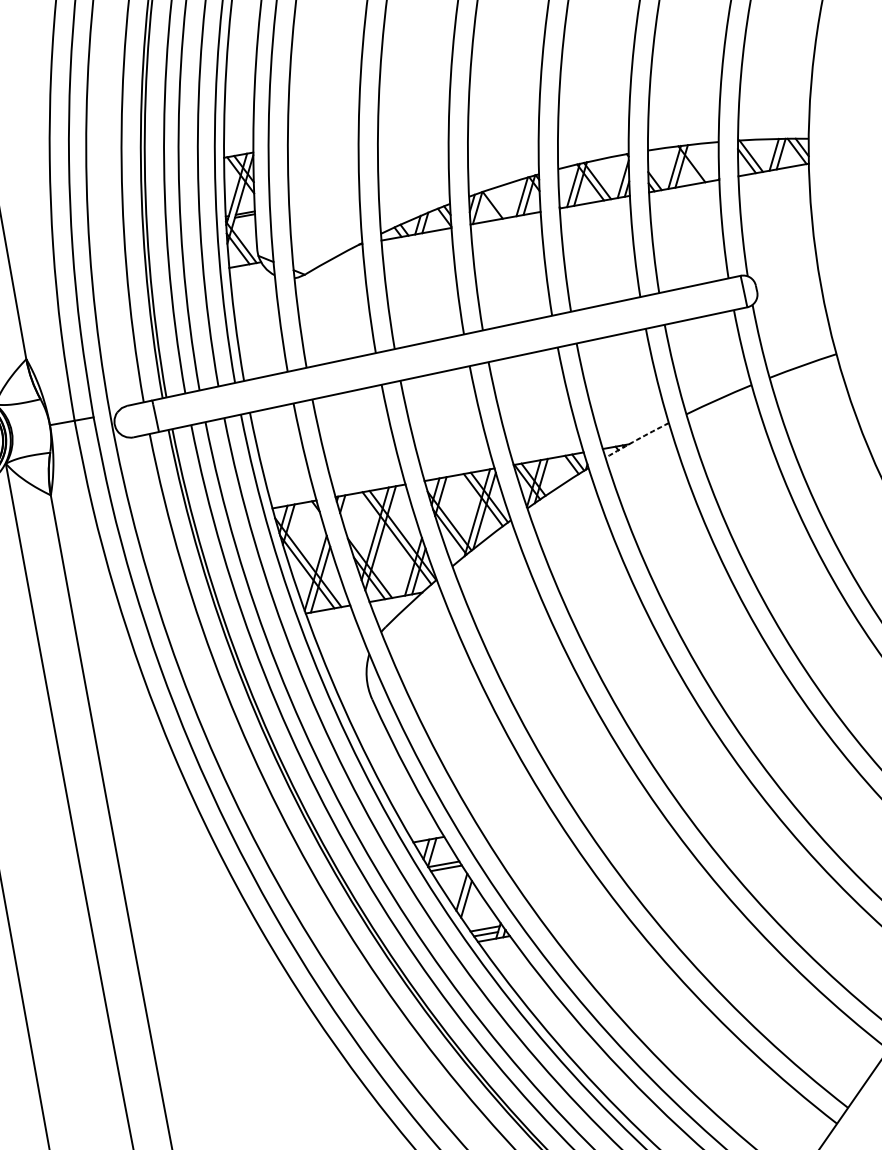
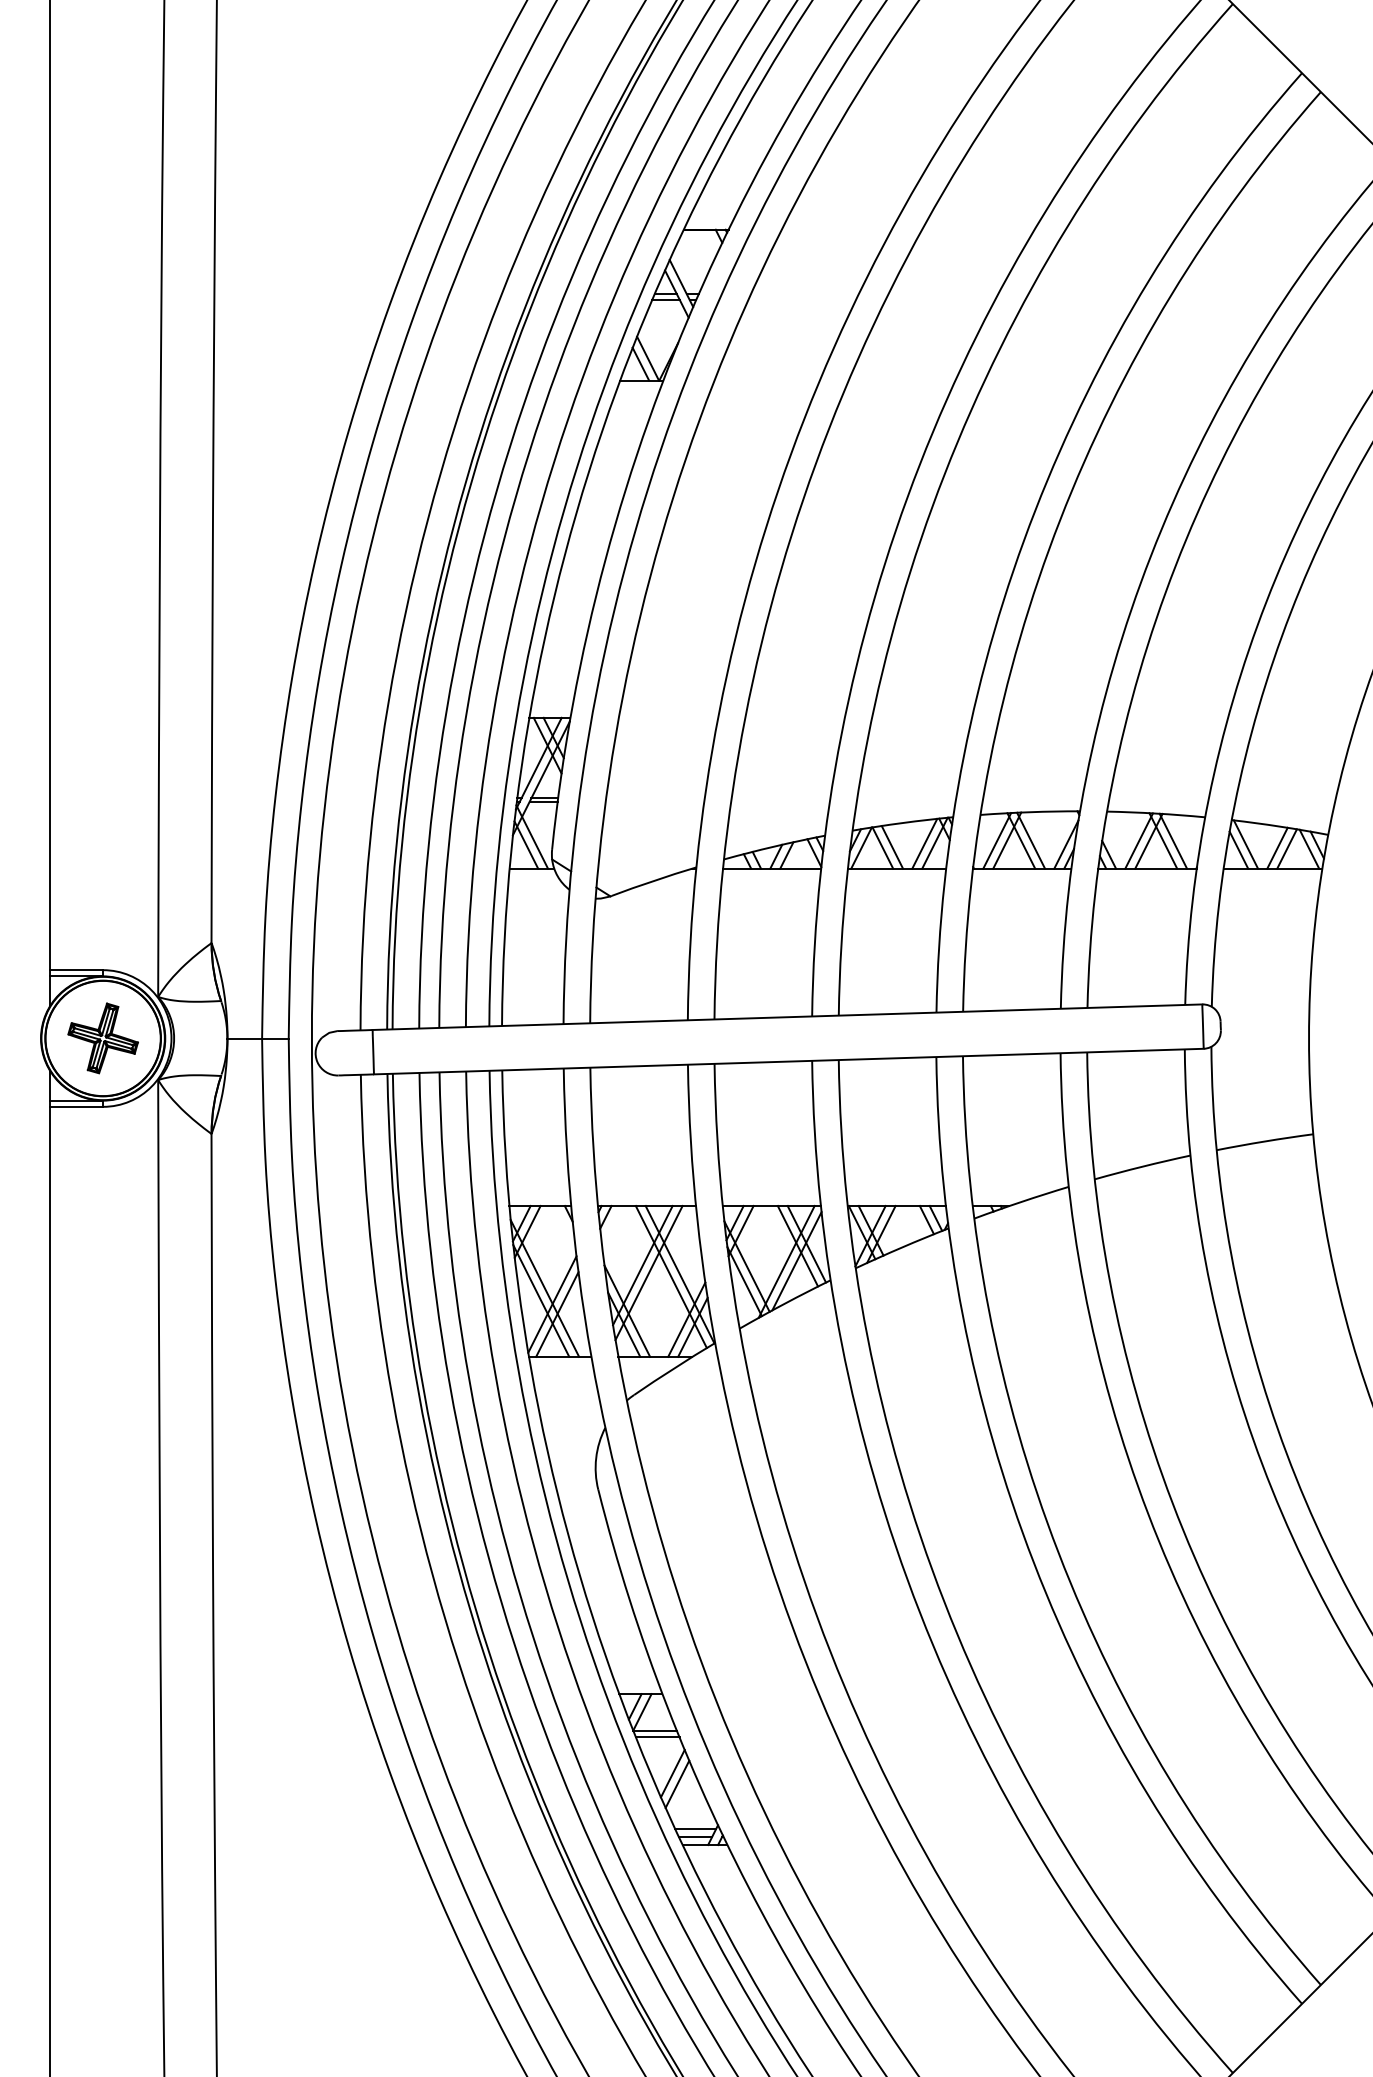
line: (699, 162) -> (1173, 840), added
line: (499, 203) -> (892, 847), added
arc: (637, 440) -> (1021, 1202), dashed -> solid

